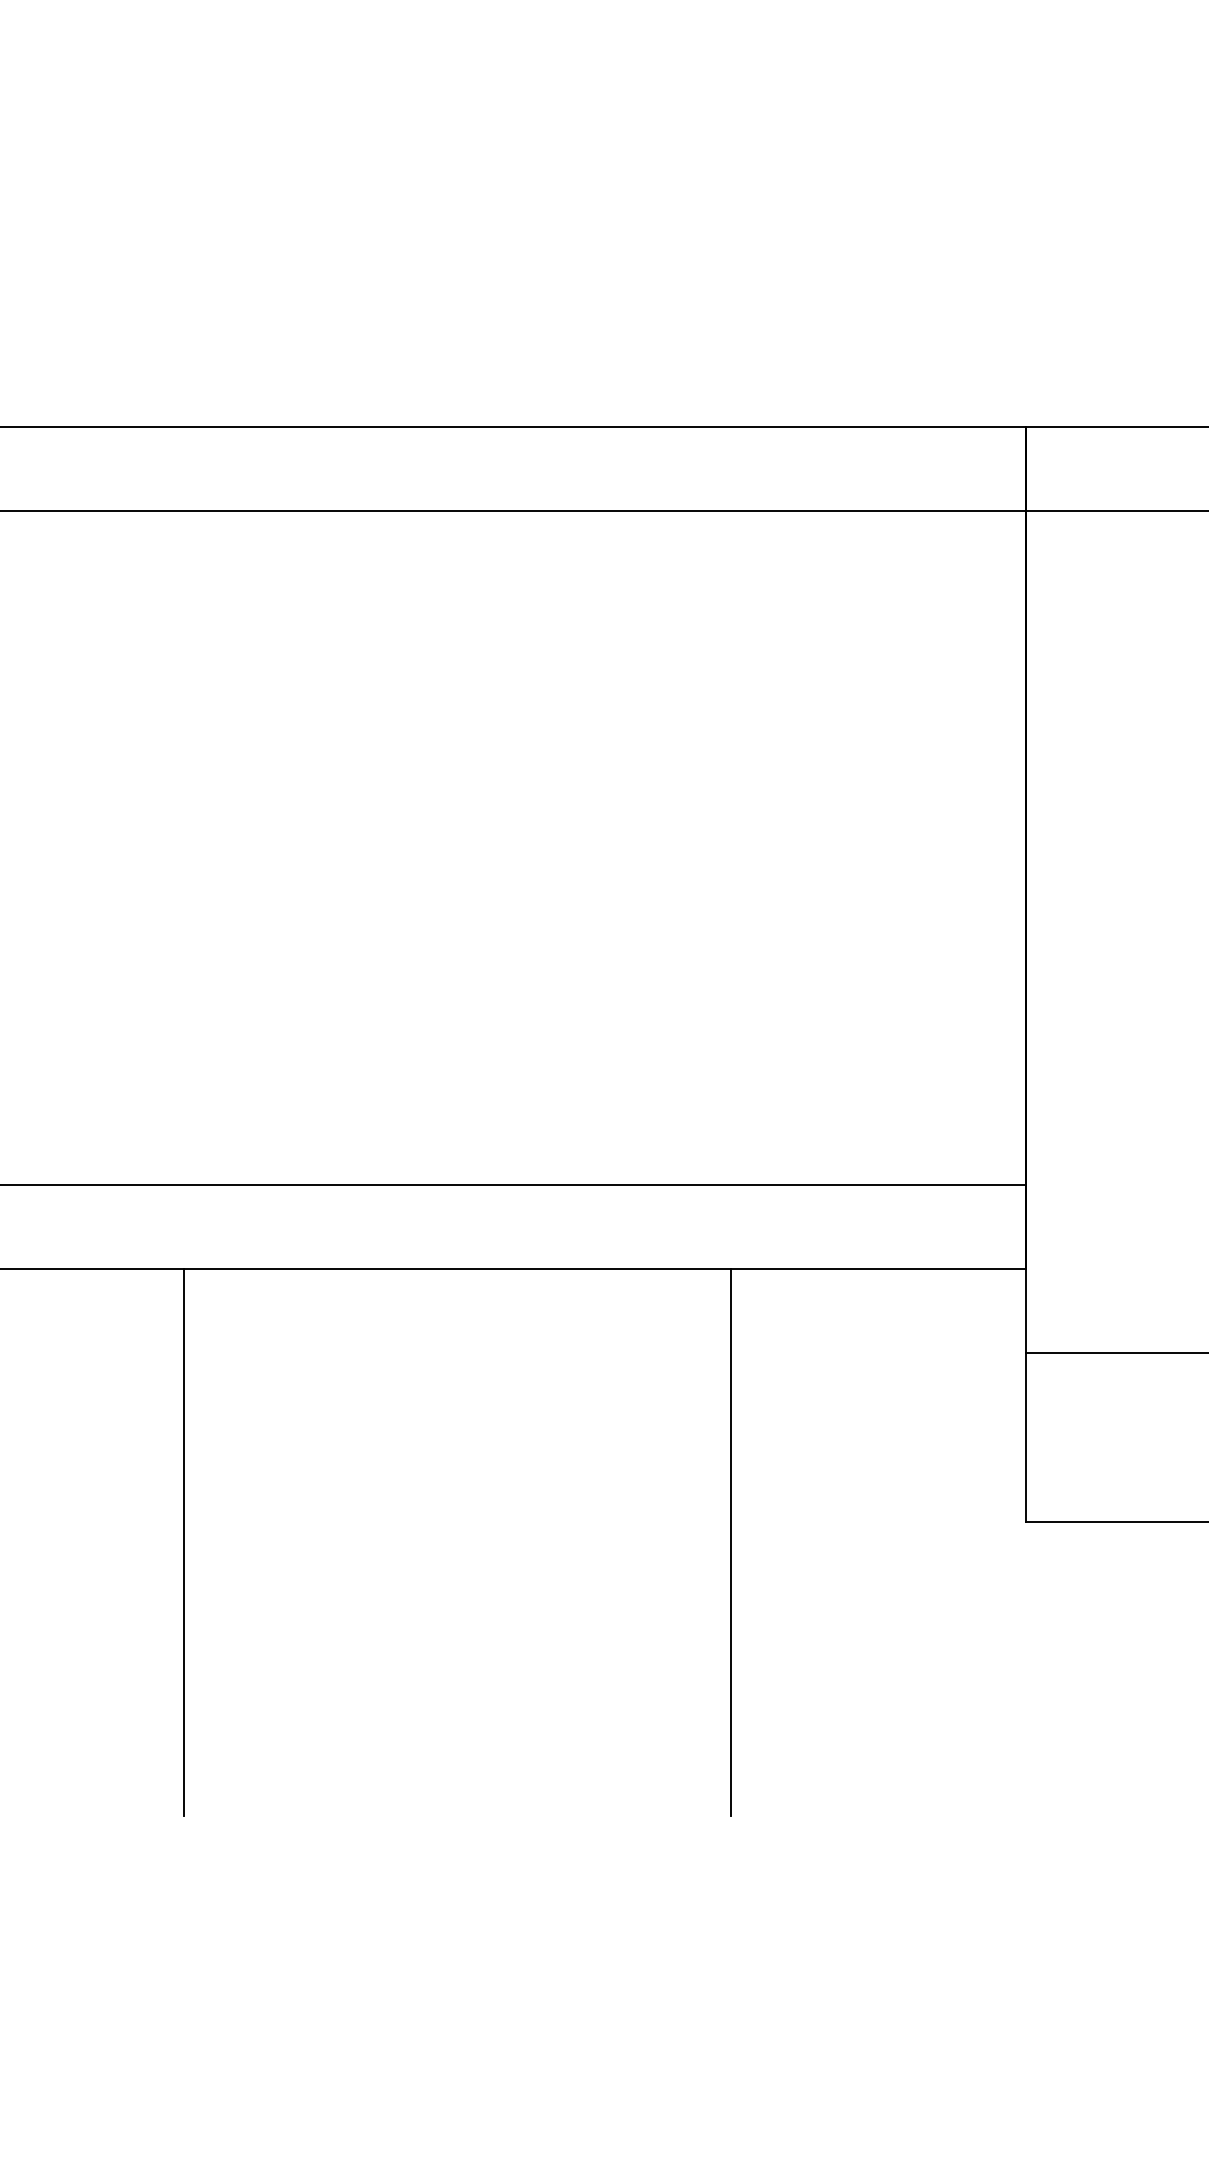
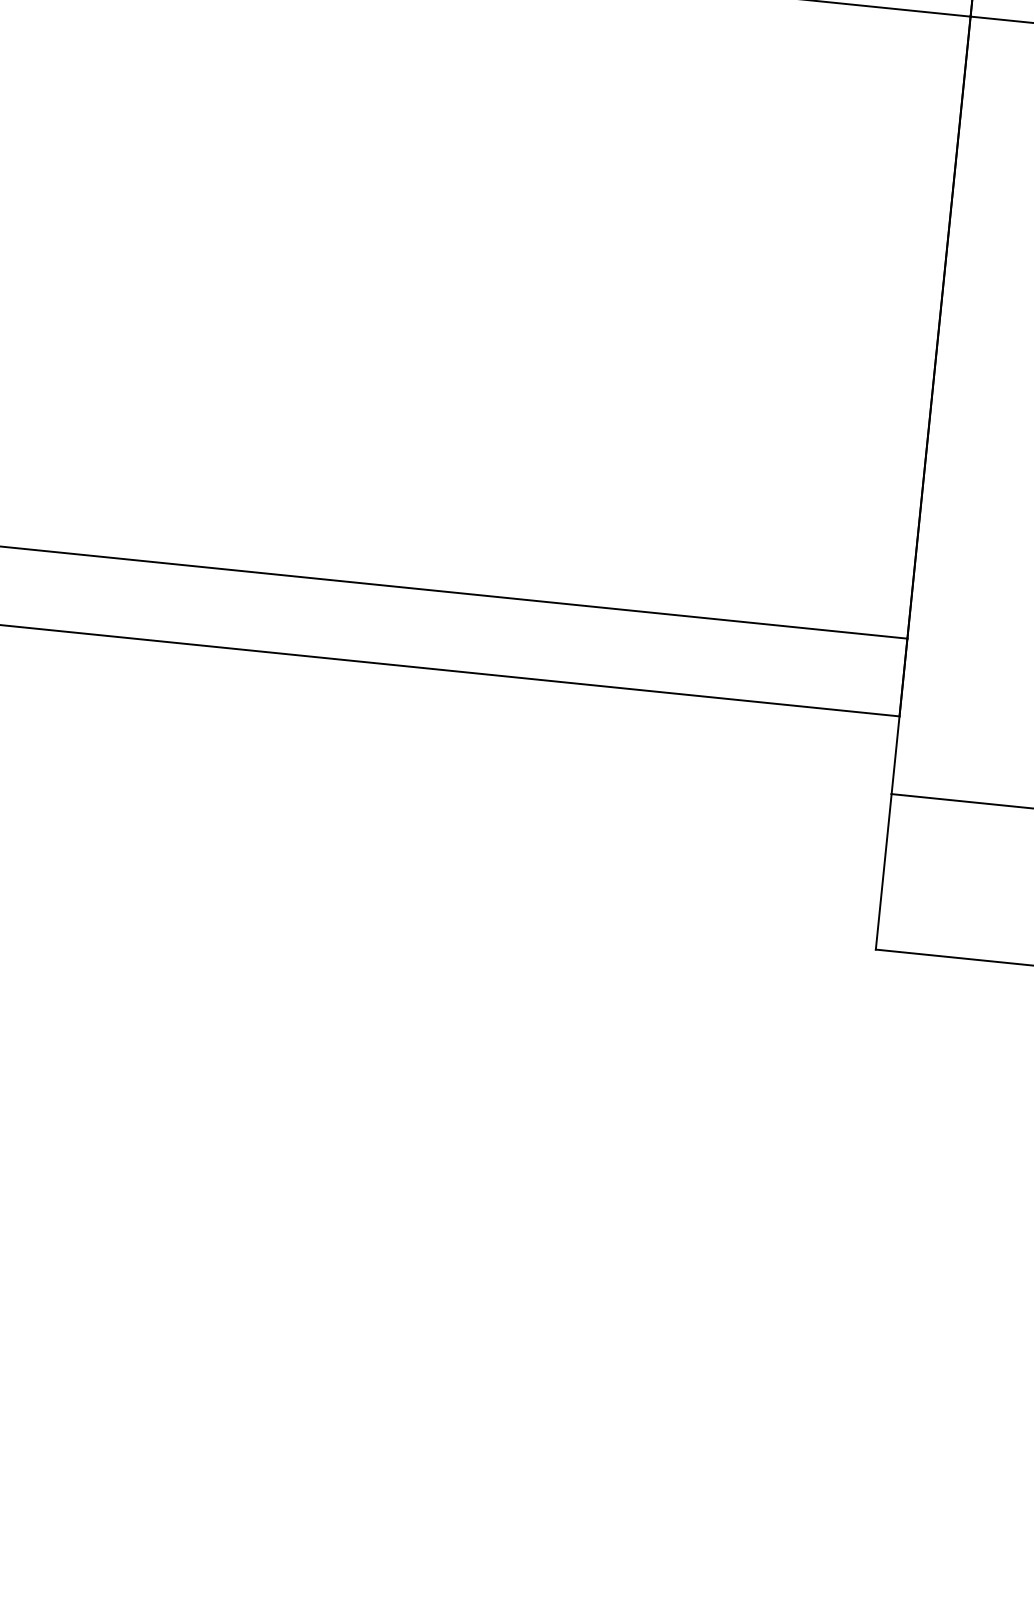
line: (184, 1542) -> (96, 889), removed
line: (731, 1542) -> (601, 941), removed

